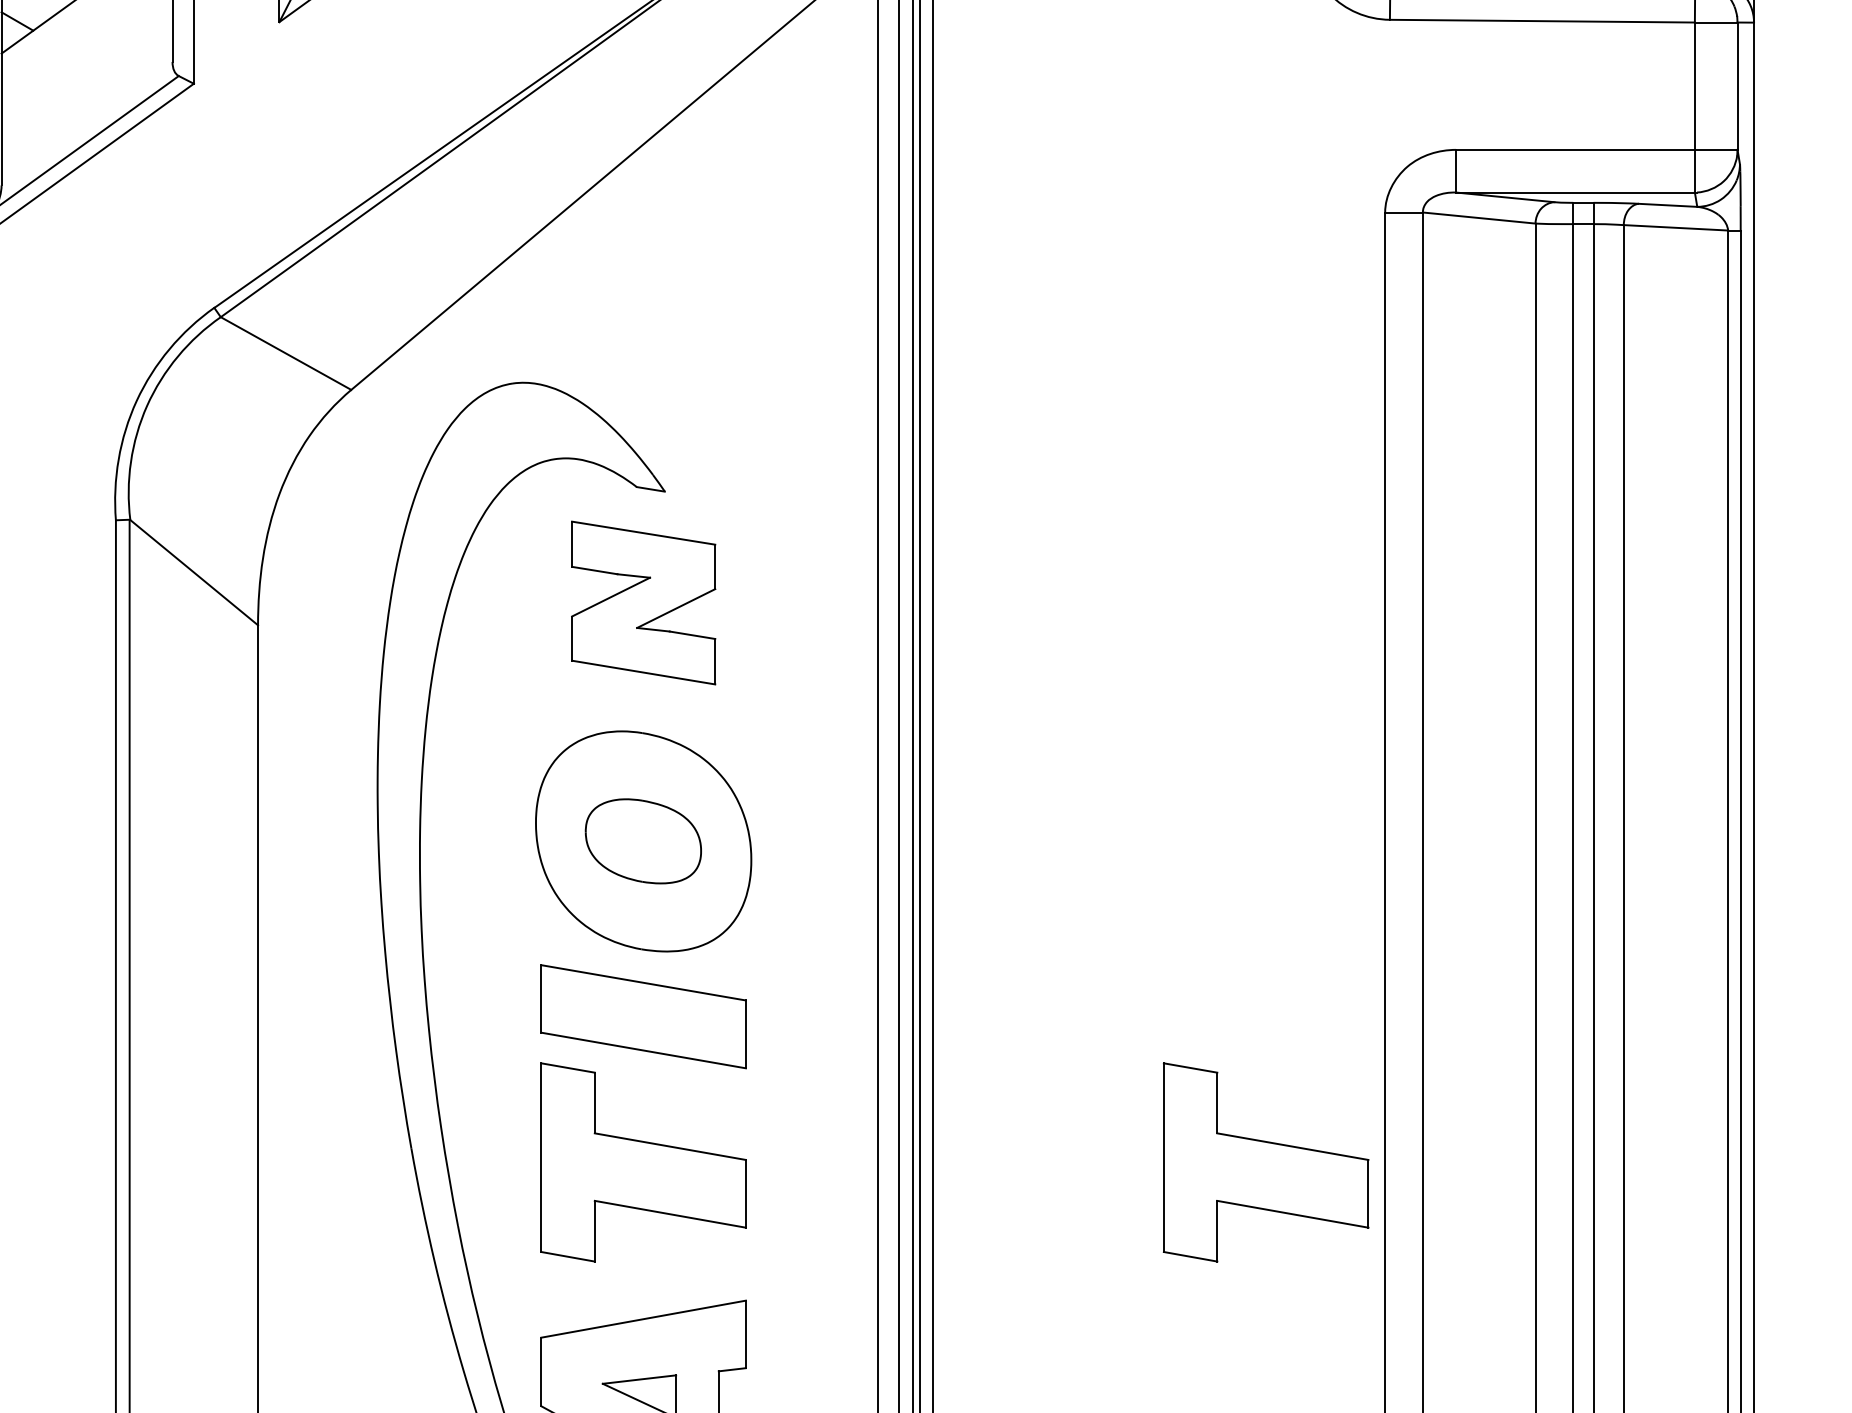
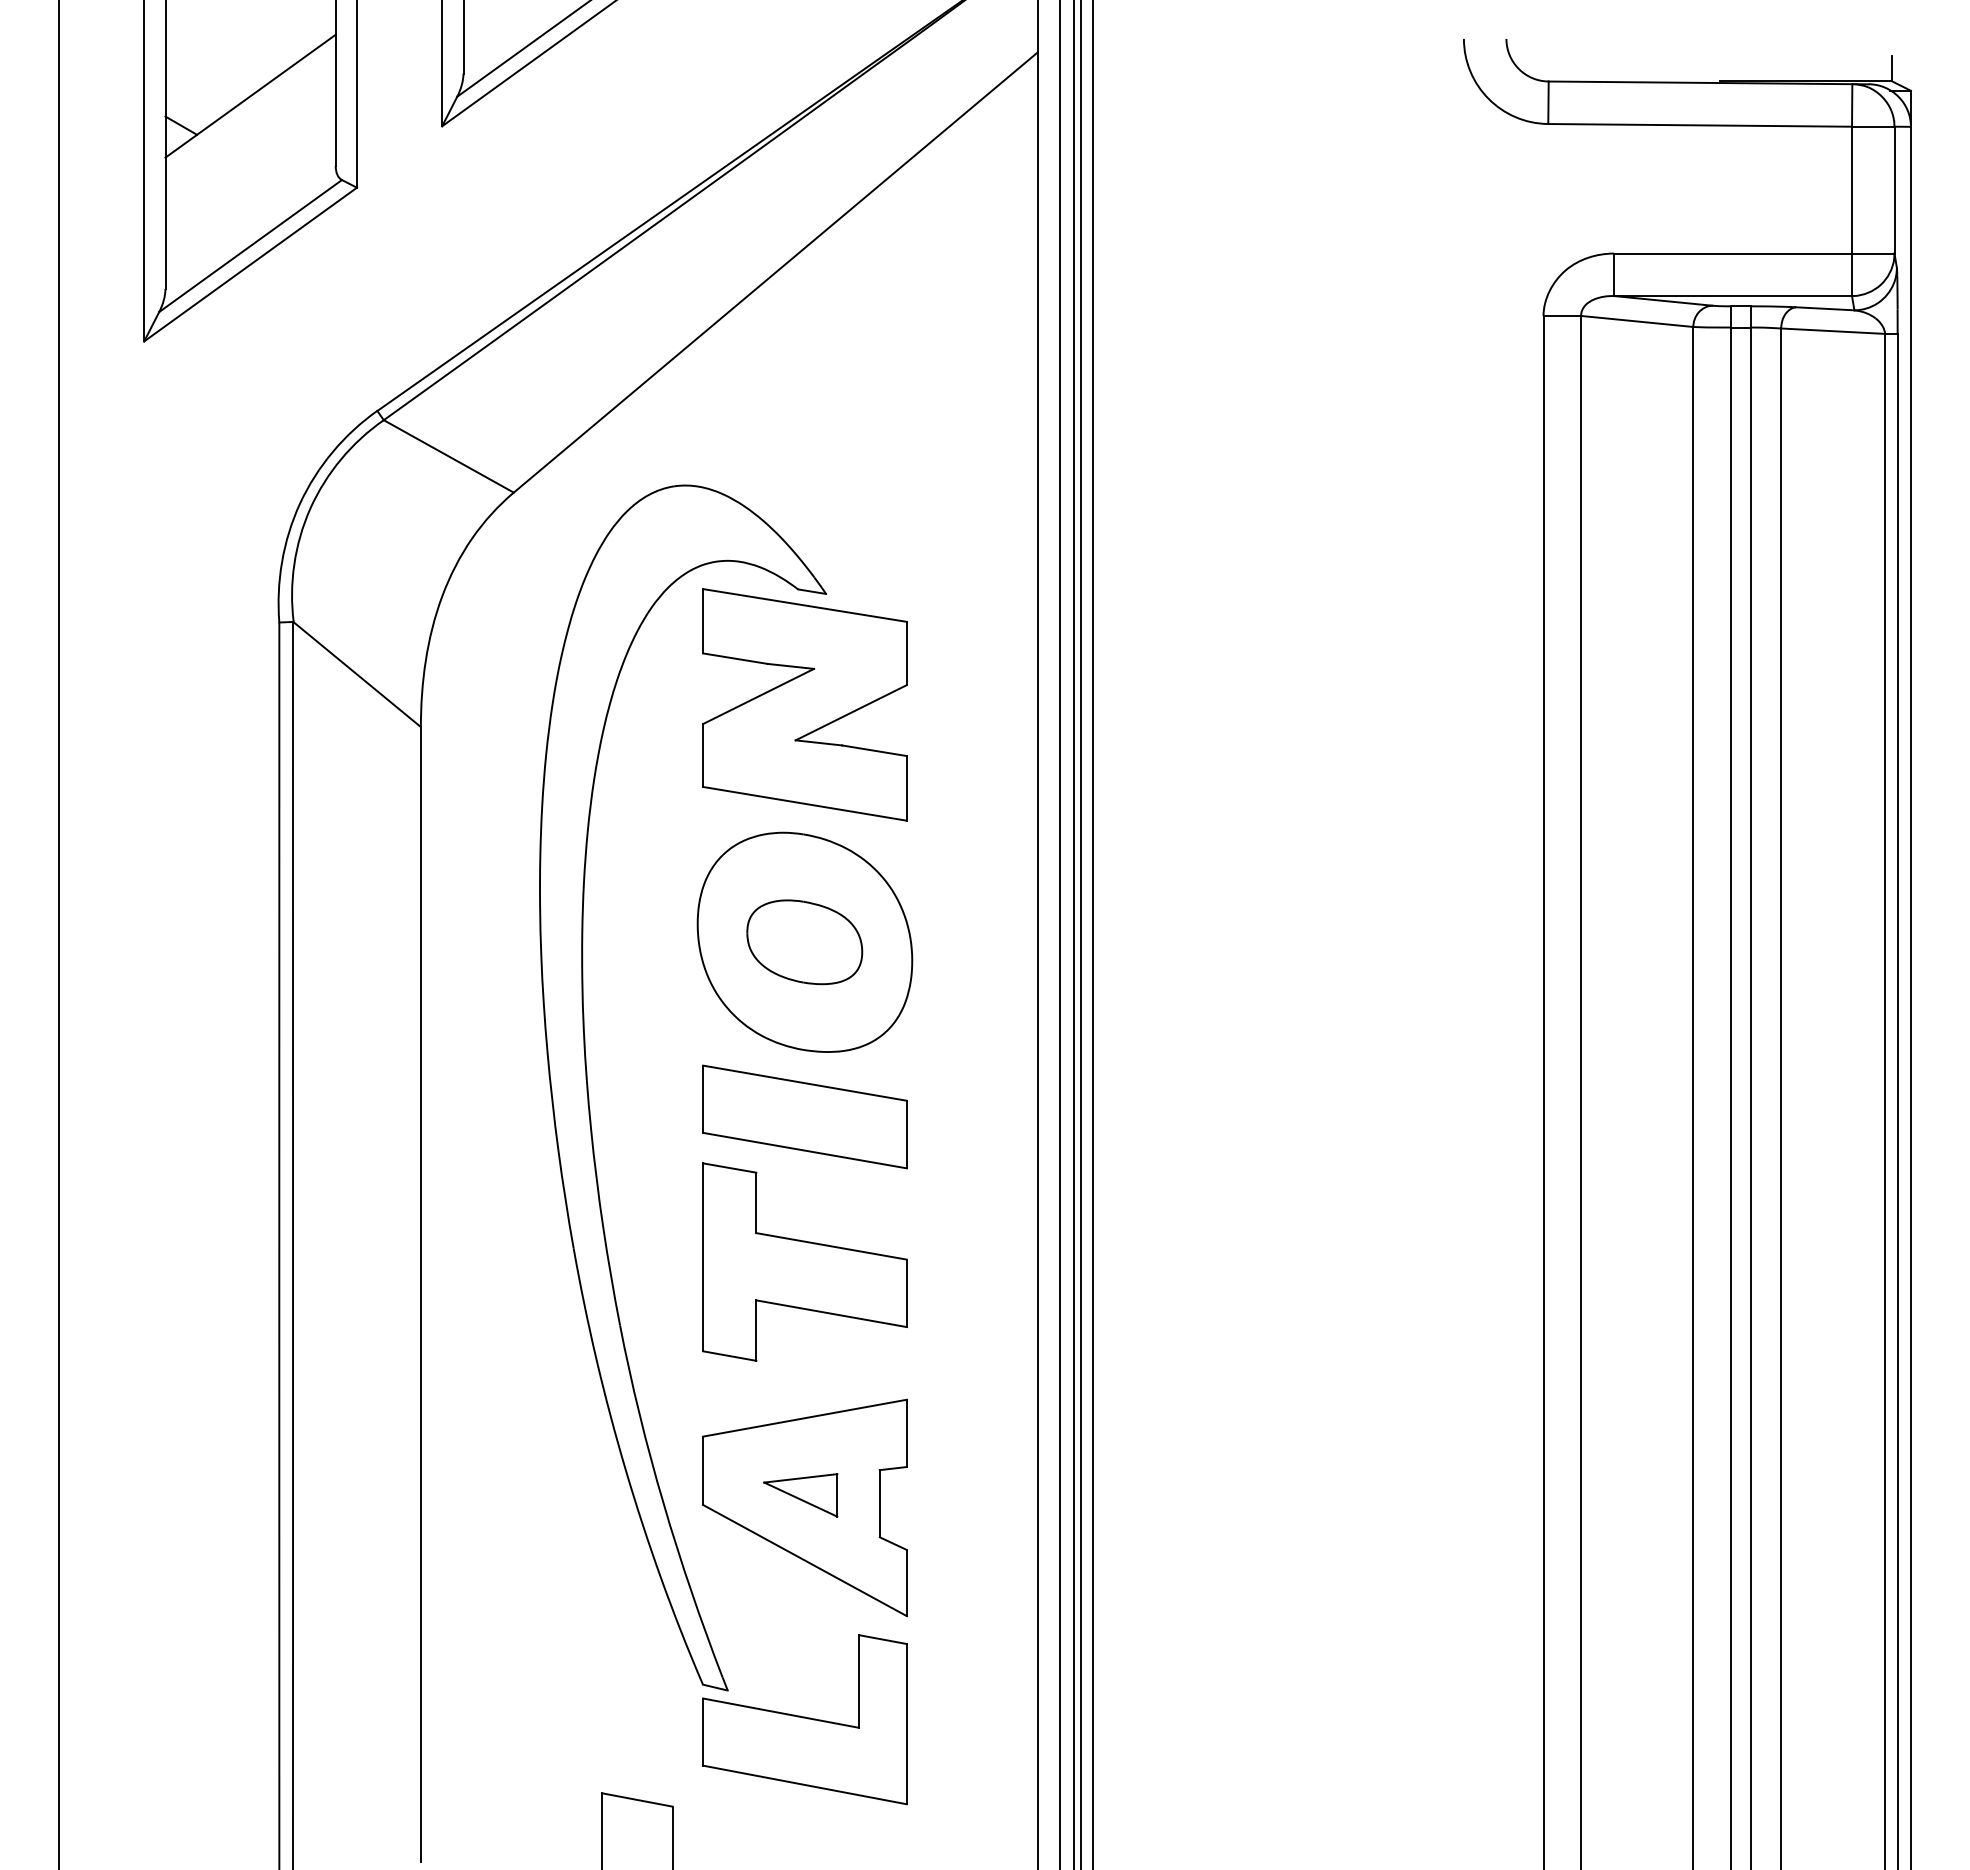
part: (643, 602) -> (804, 704), size x1.43
part: (1265, 1161) -> (1424, 1261), removed

